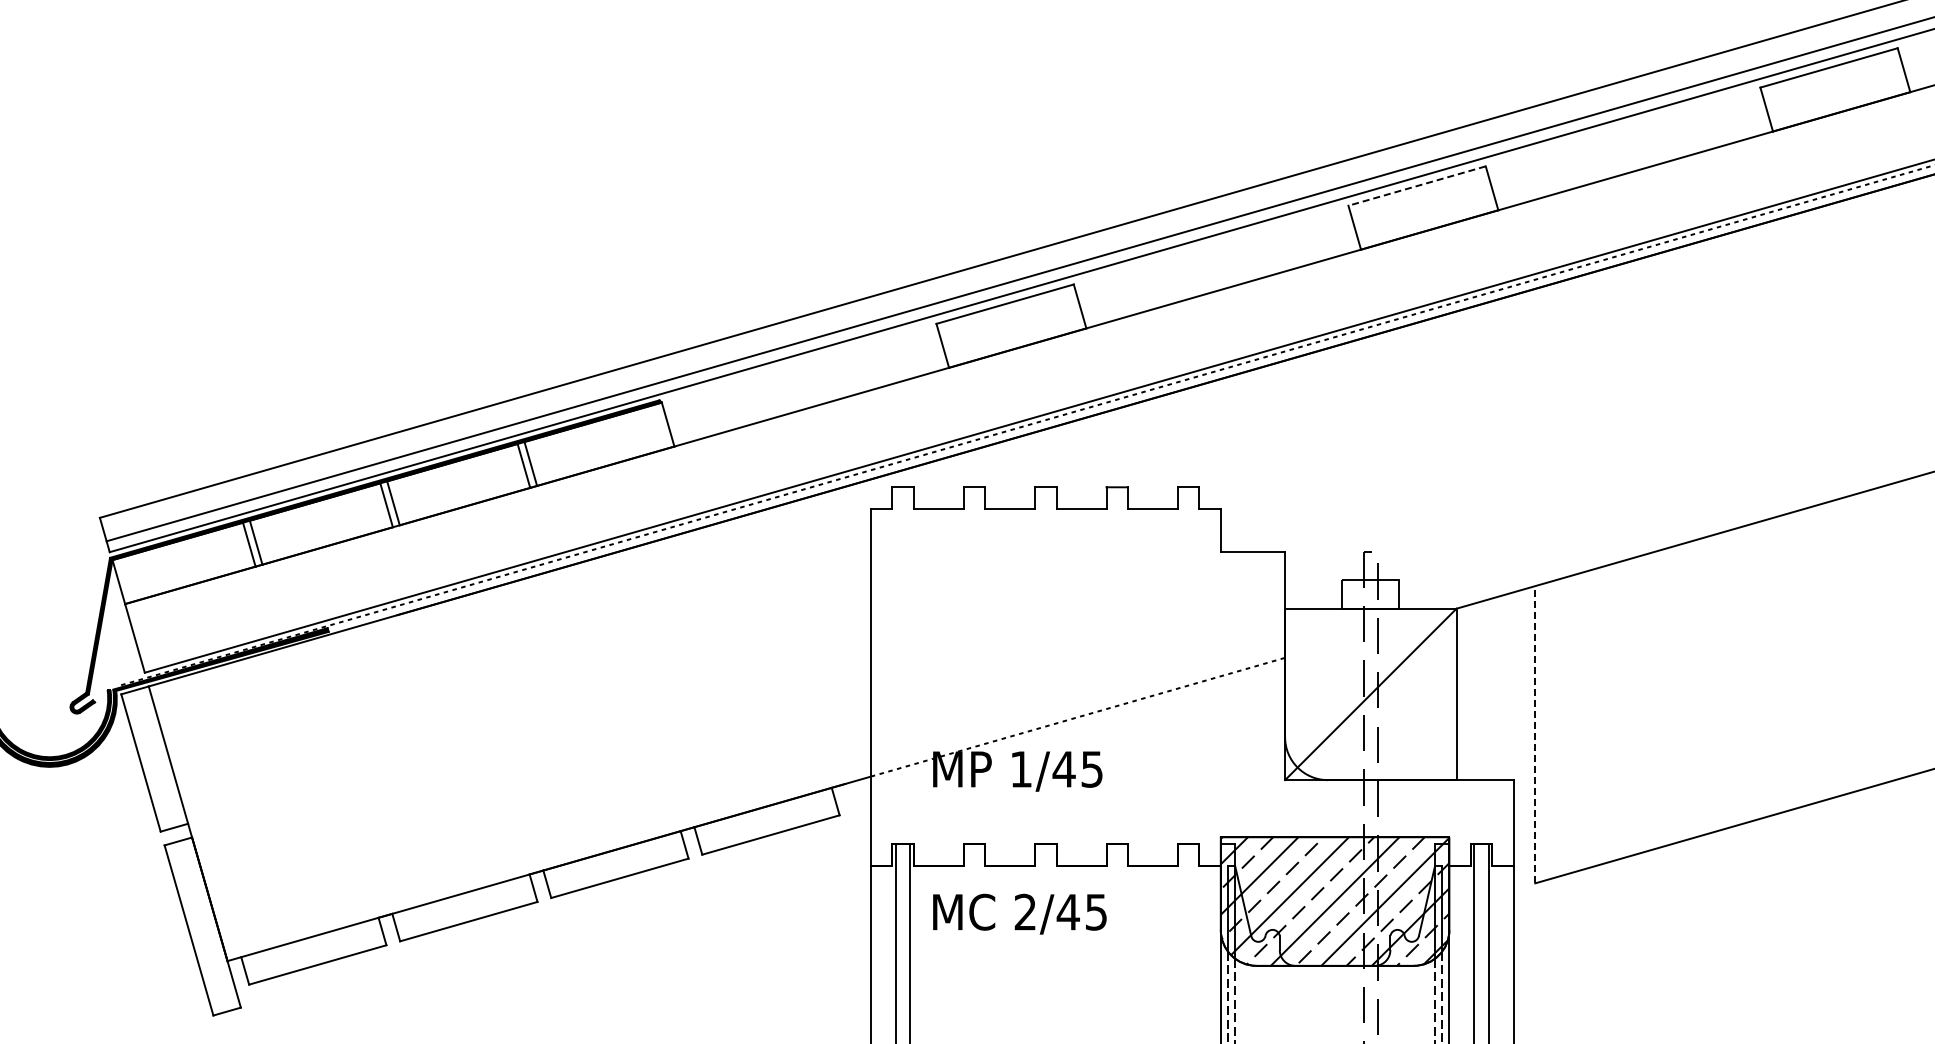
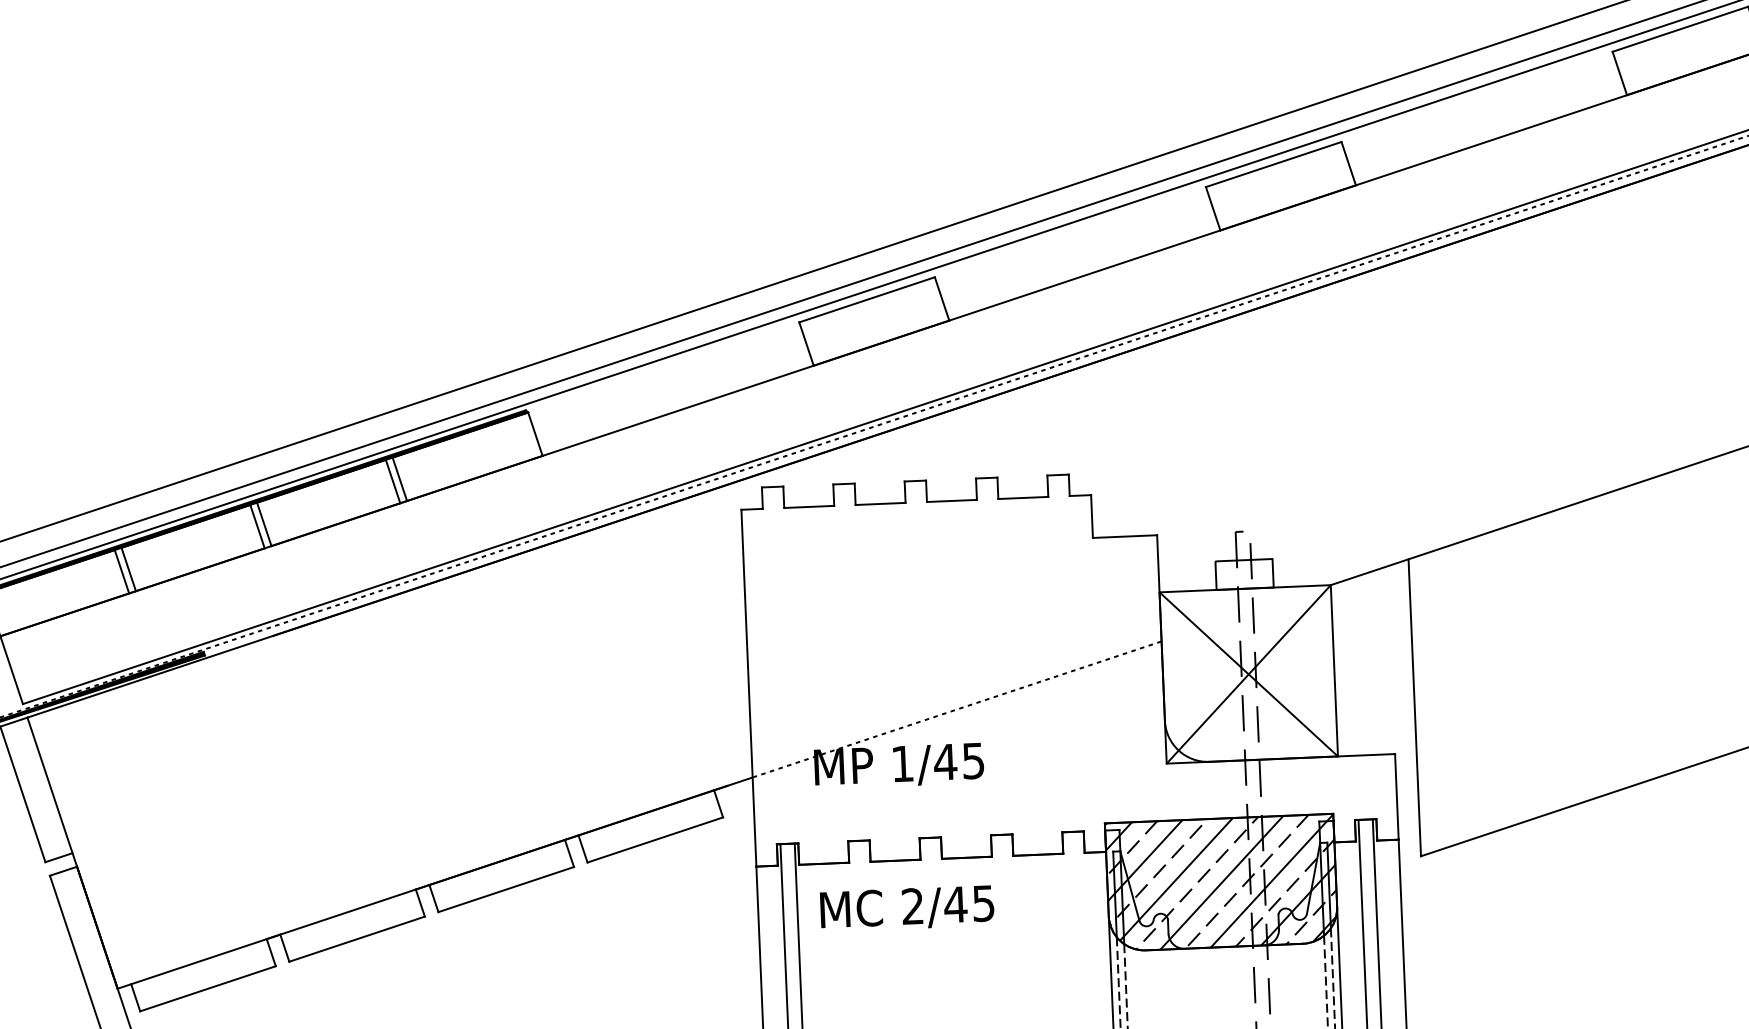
line: (1416, 186) -> (1273, 165), dashed -> solid
line: (1370, 694) -> (1248, 674), added
line: (1535, 734) -> (1414, 707), dashed -> solid

